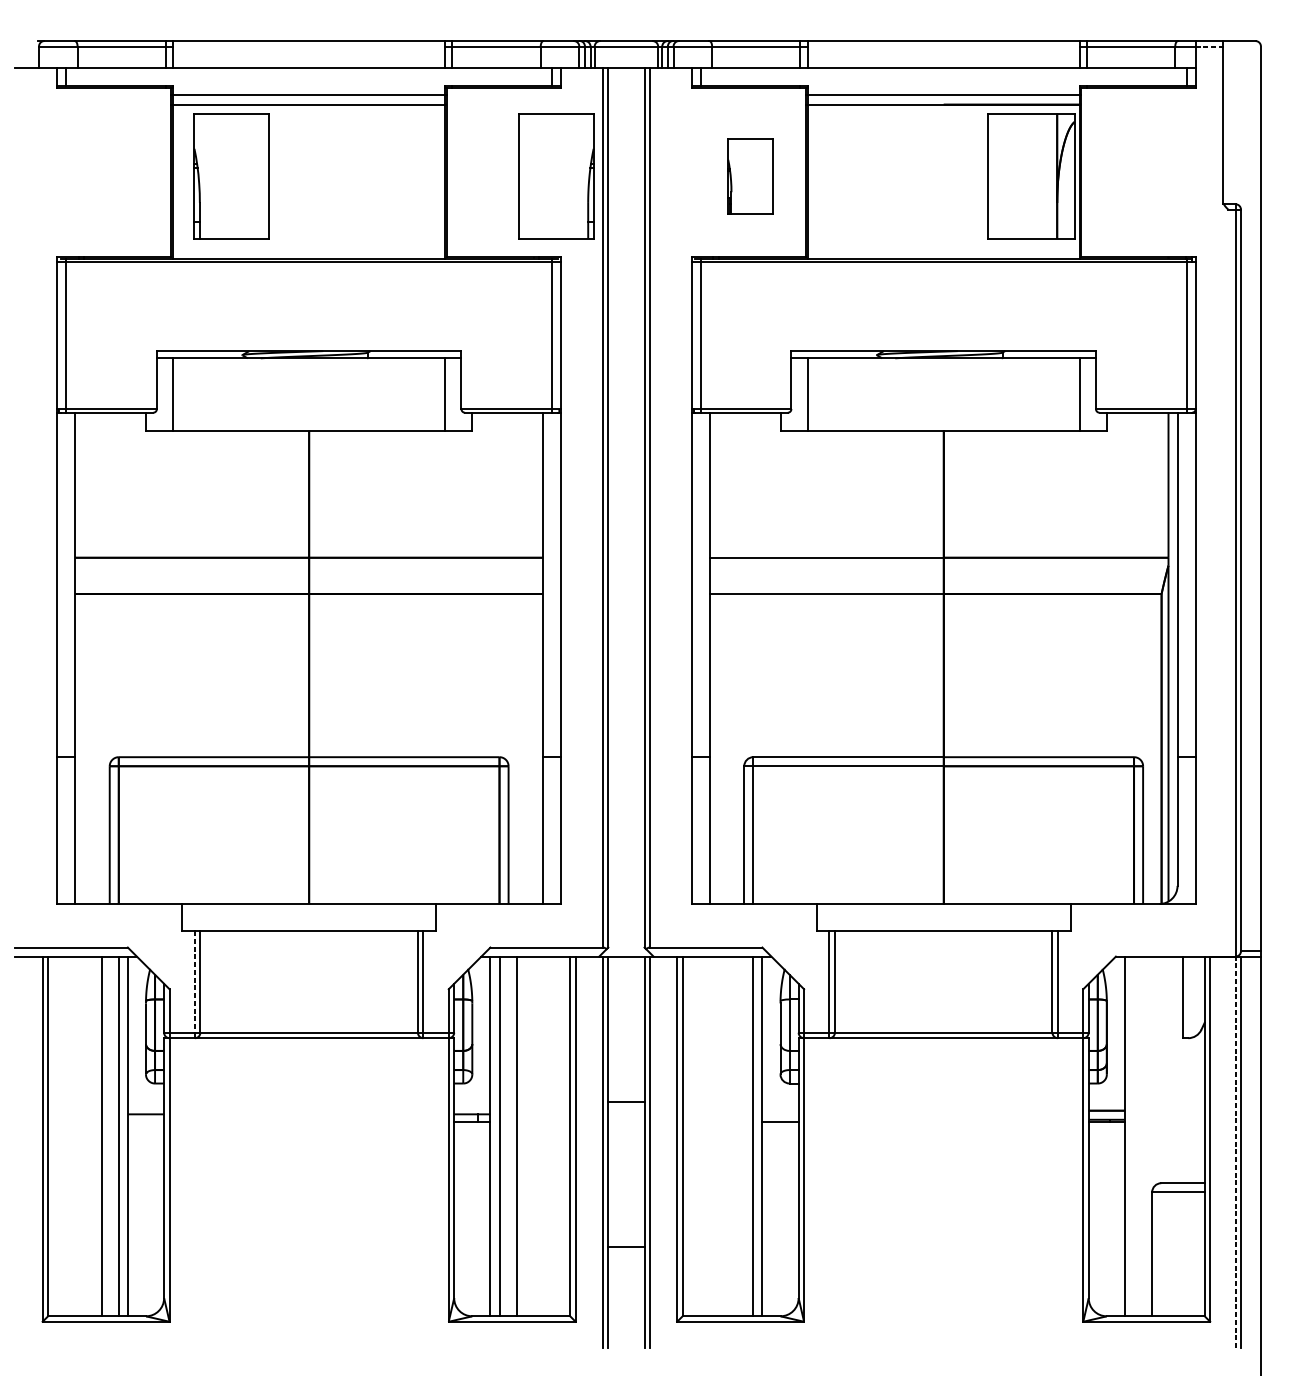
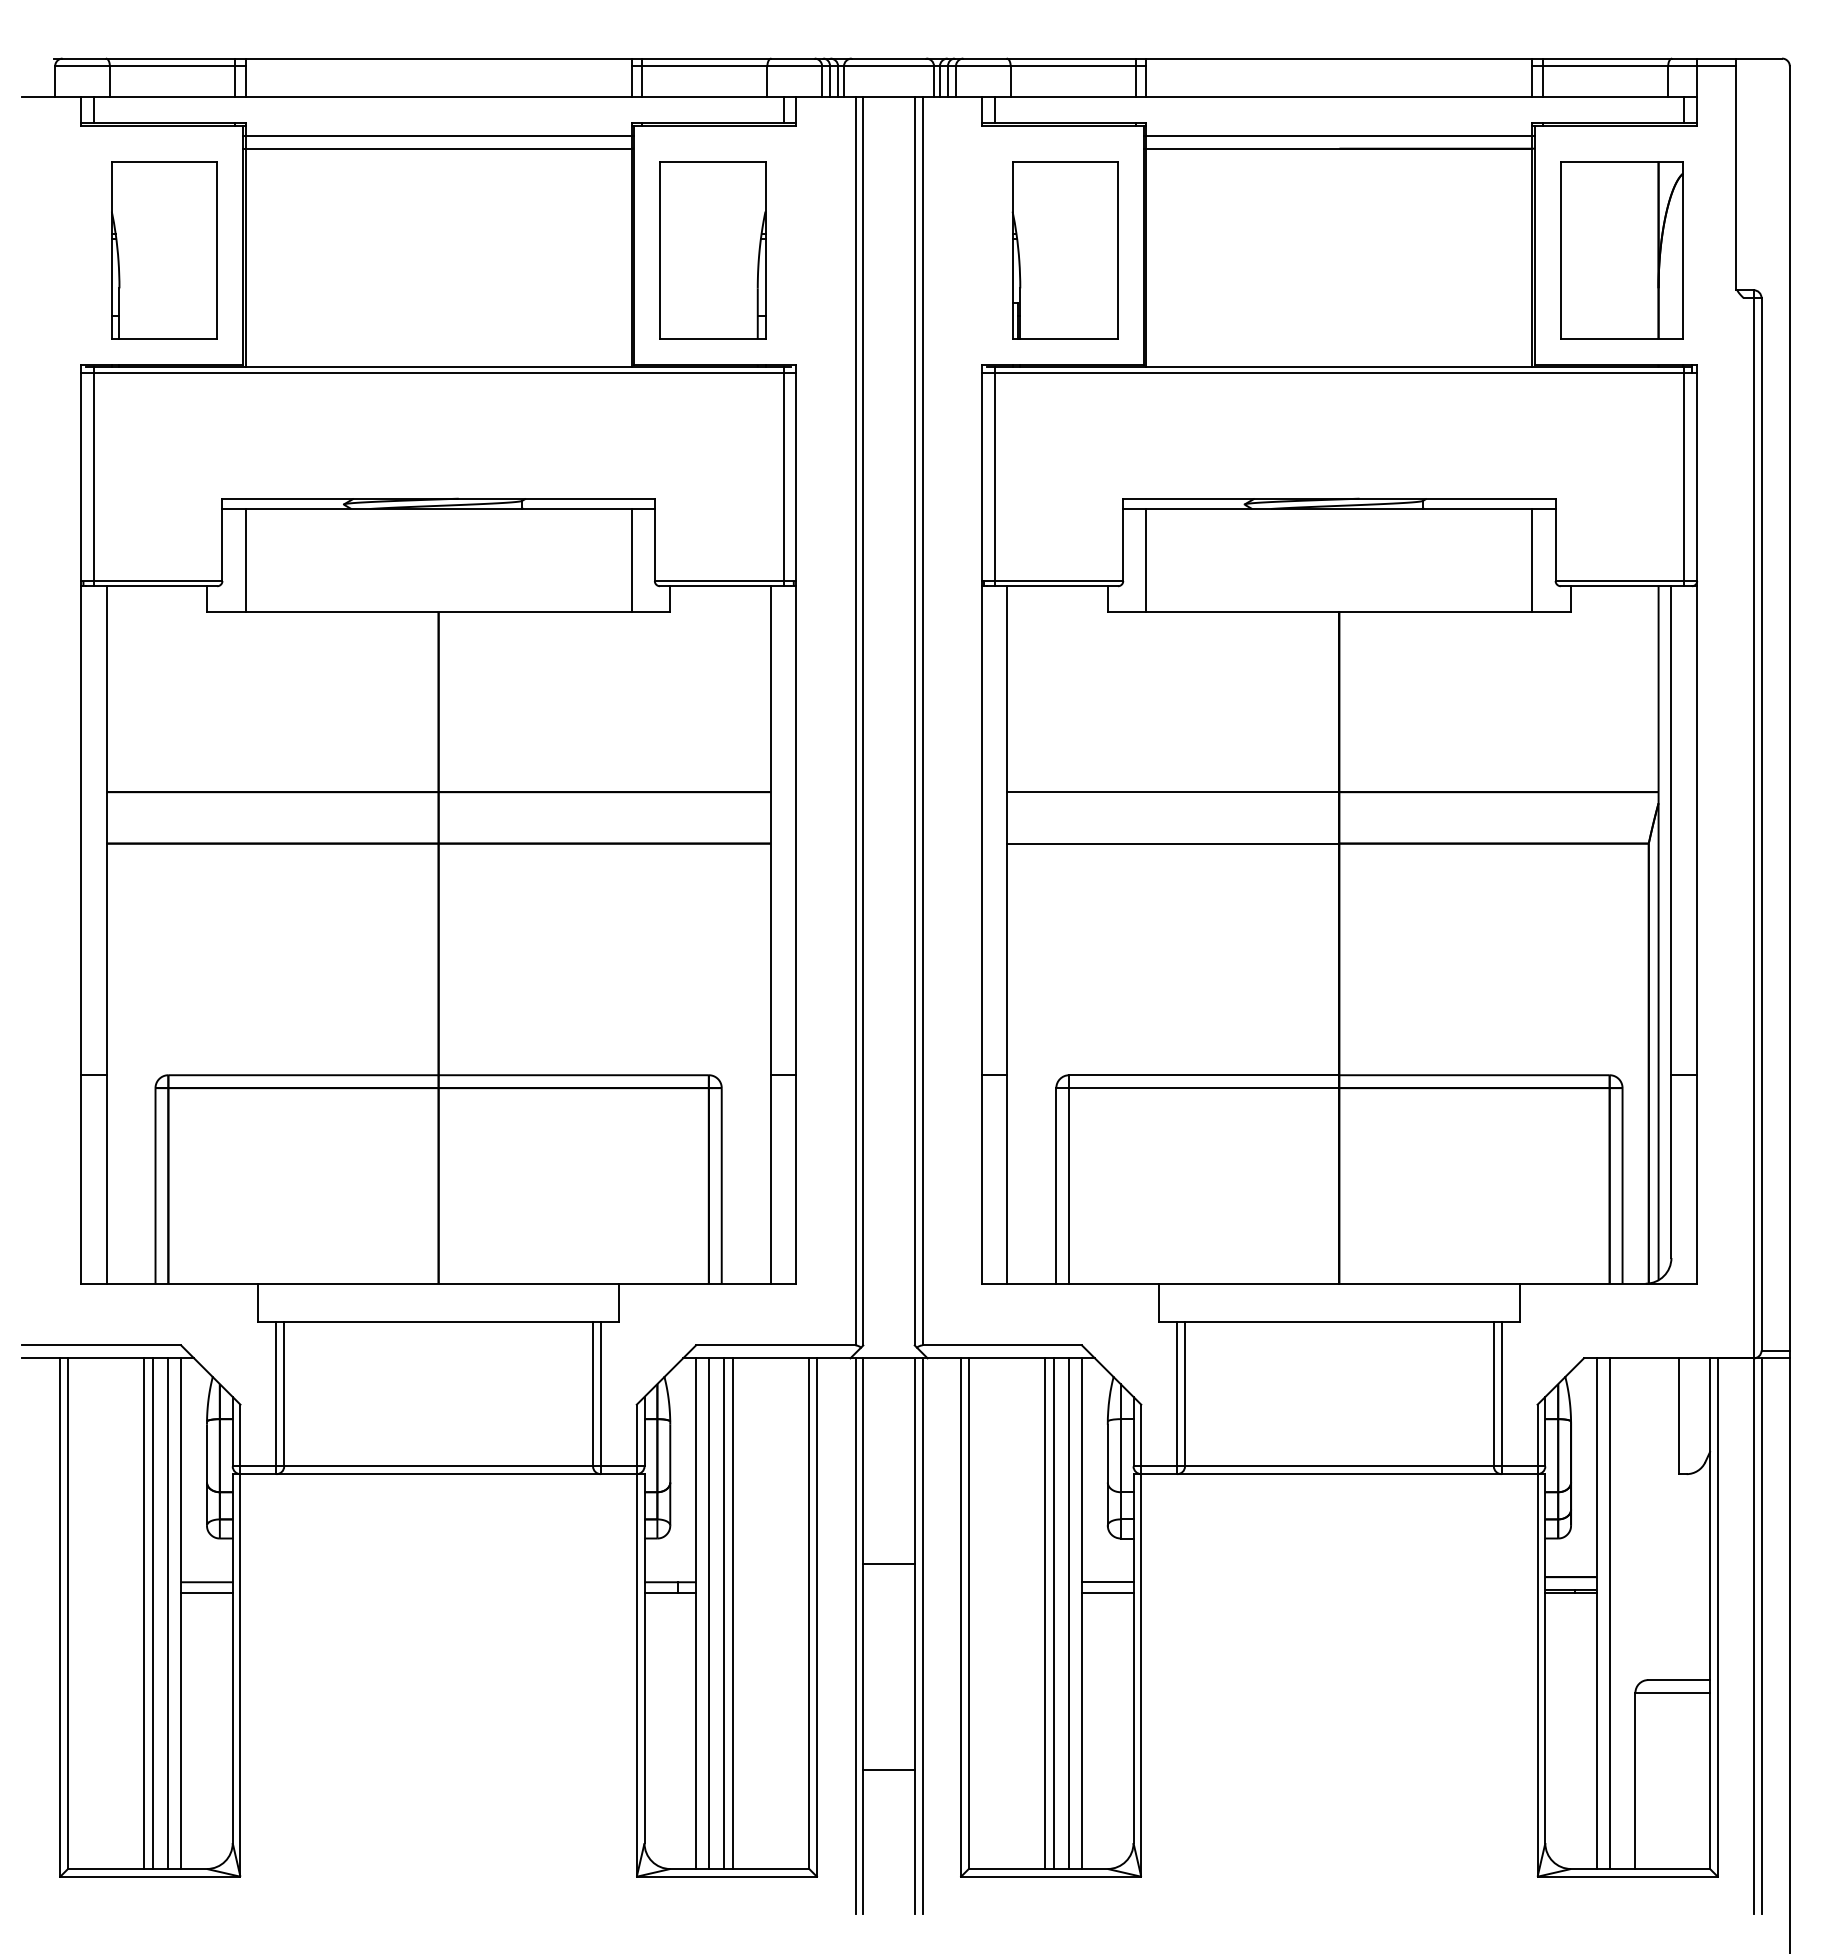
line: (1209, 46) -> (1716, 66), dashed -> solid
part: (231, 176) -> (164, 250), moved
part: (556, 176) -> (712, 250), moved
part: (750, 176) -> (1064, 250), size x1.67
part: (1031, 176) -> (1621, 250), moved
line: (194, 982) -> (276, 1394), dashed -> solid
line: (780, 1114) -> (1107, 1582), added
line: (145, 1121) -> (206, 1592), added
line: (107, 1136) -> (152, 1613), added
line: (510, 1136) -> (724, 1613), added
line: (735, 1136) -> (1044, 1613), added
line: (742, 1136) -> (1053, 1613), added
line: (1133, 1136) -> (1609, 1613), added
line: (1235, 1152) -> (1753, 1636), dashed -> solid

